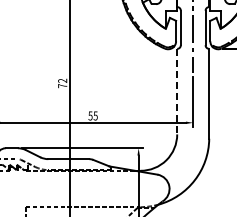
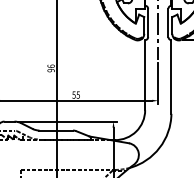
text: (62, 83) -> (51, 68), 72 -> 96
line: (177, 91) -> (145, 75), dashed -> solid

